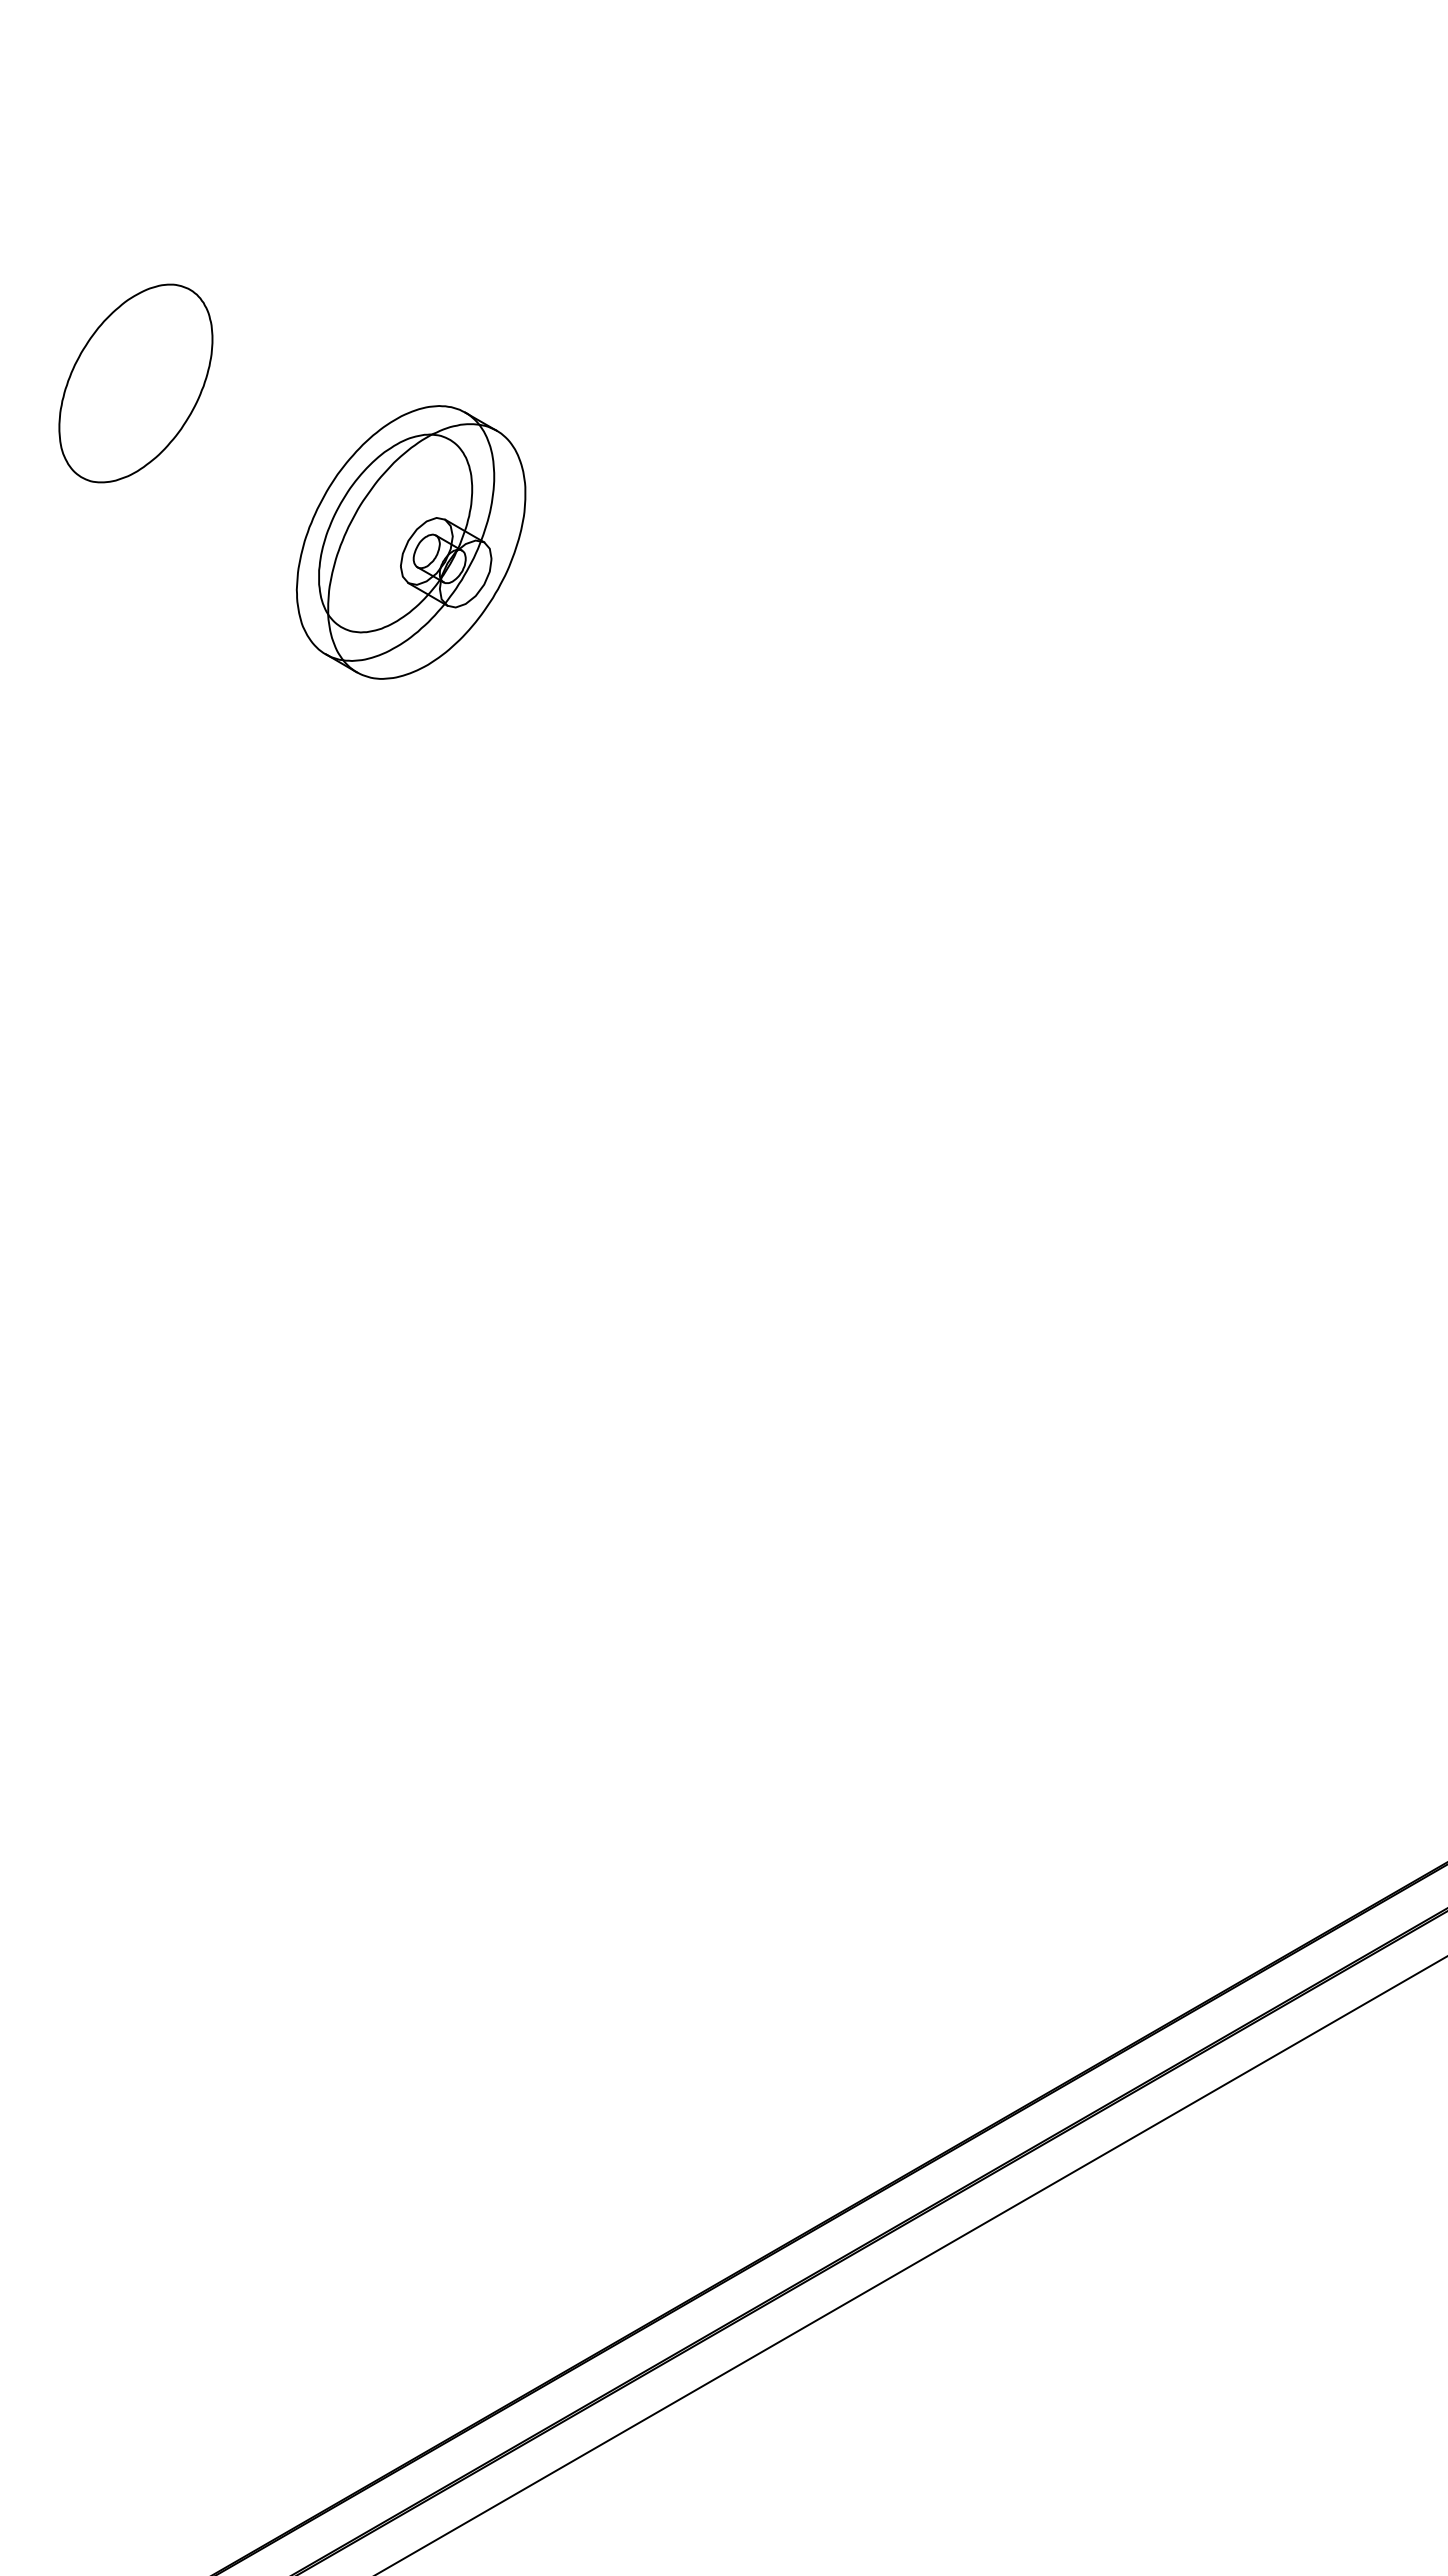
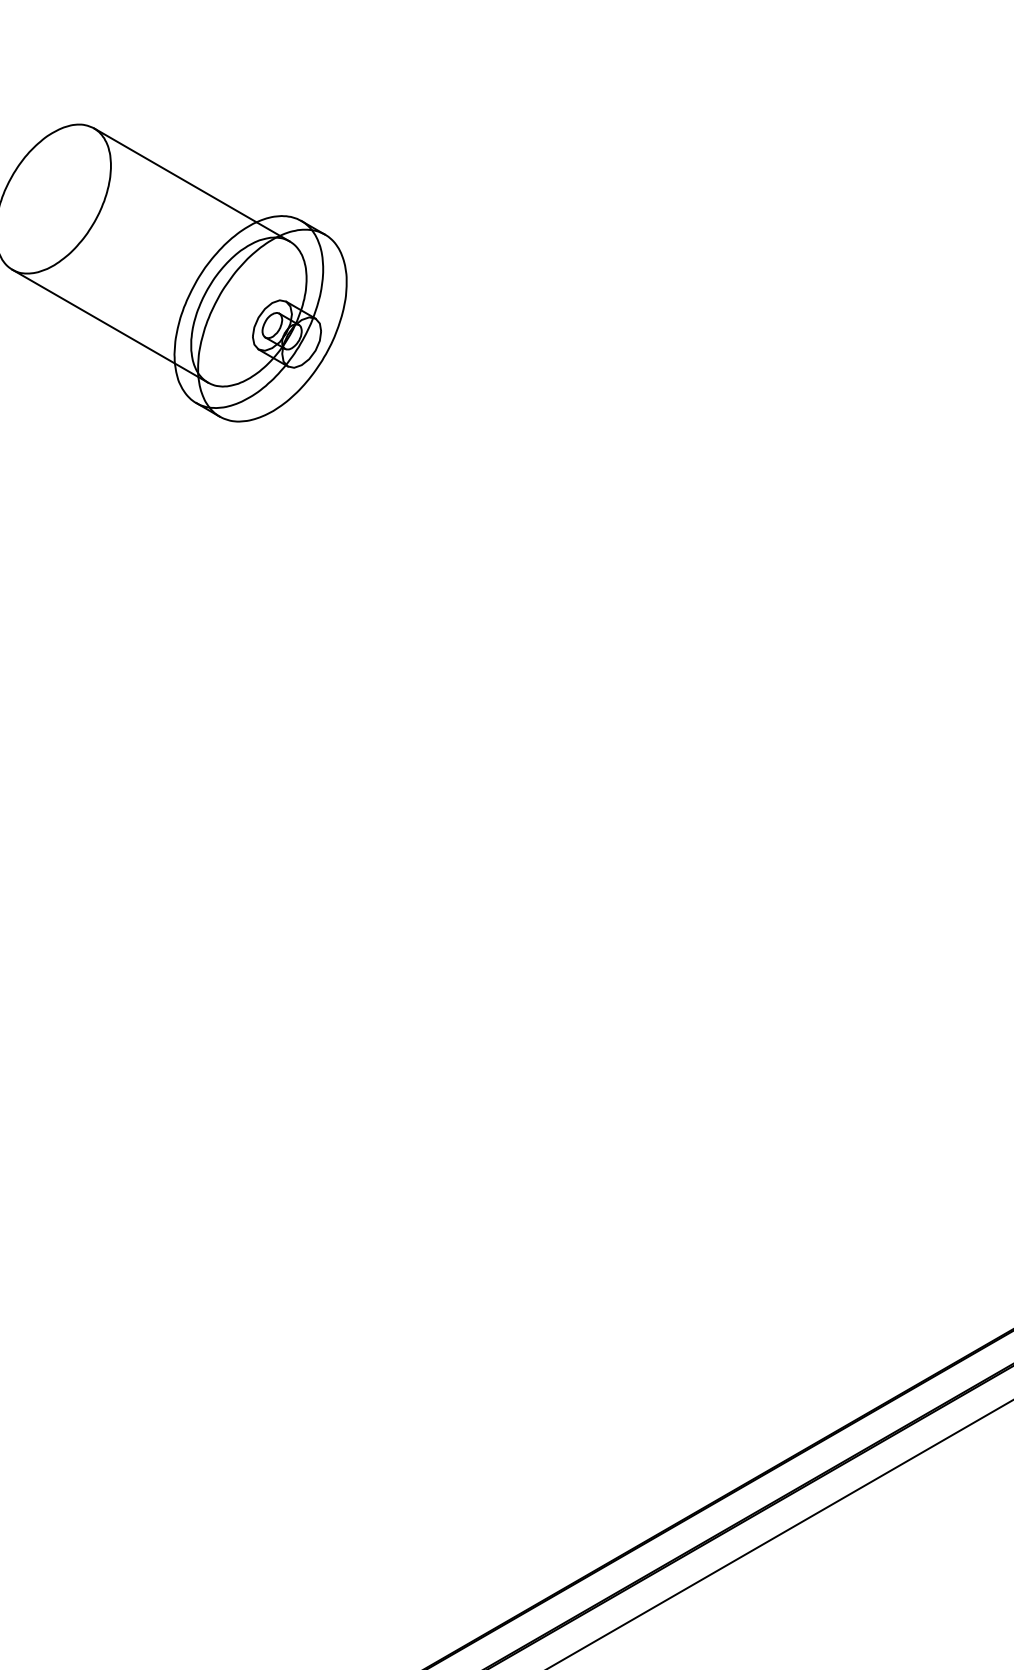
line: (319, 364) -> (191, 184), added
line: (211, 552) -> (110, 326), added

